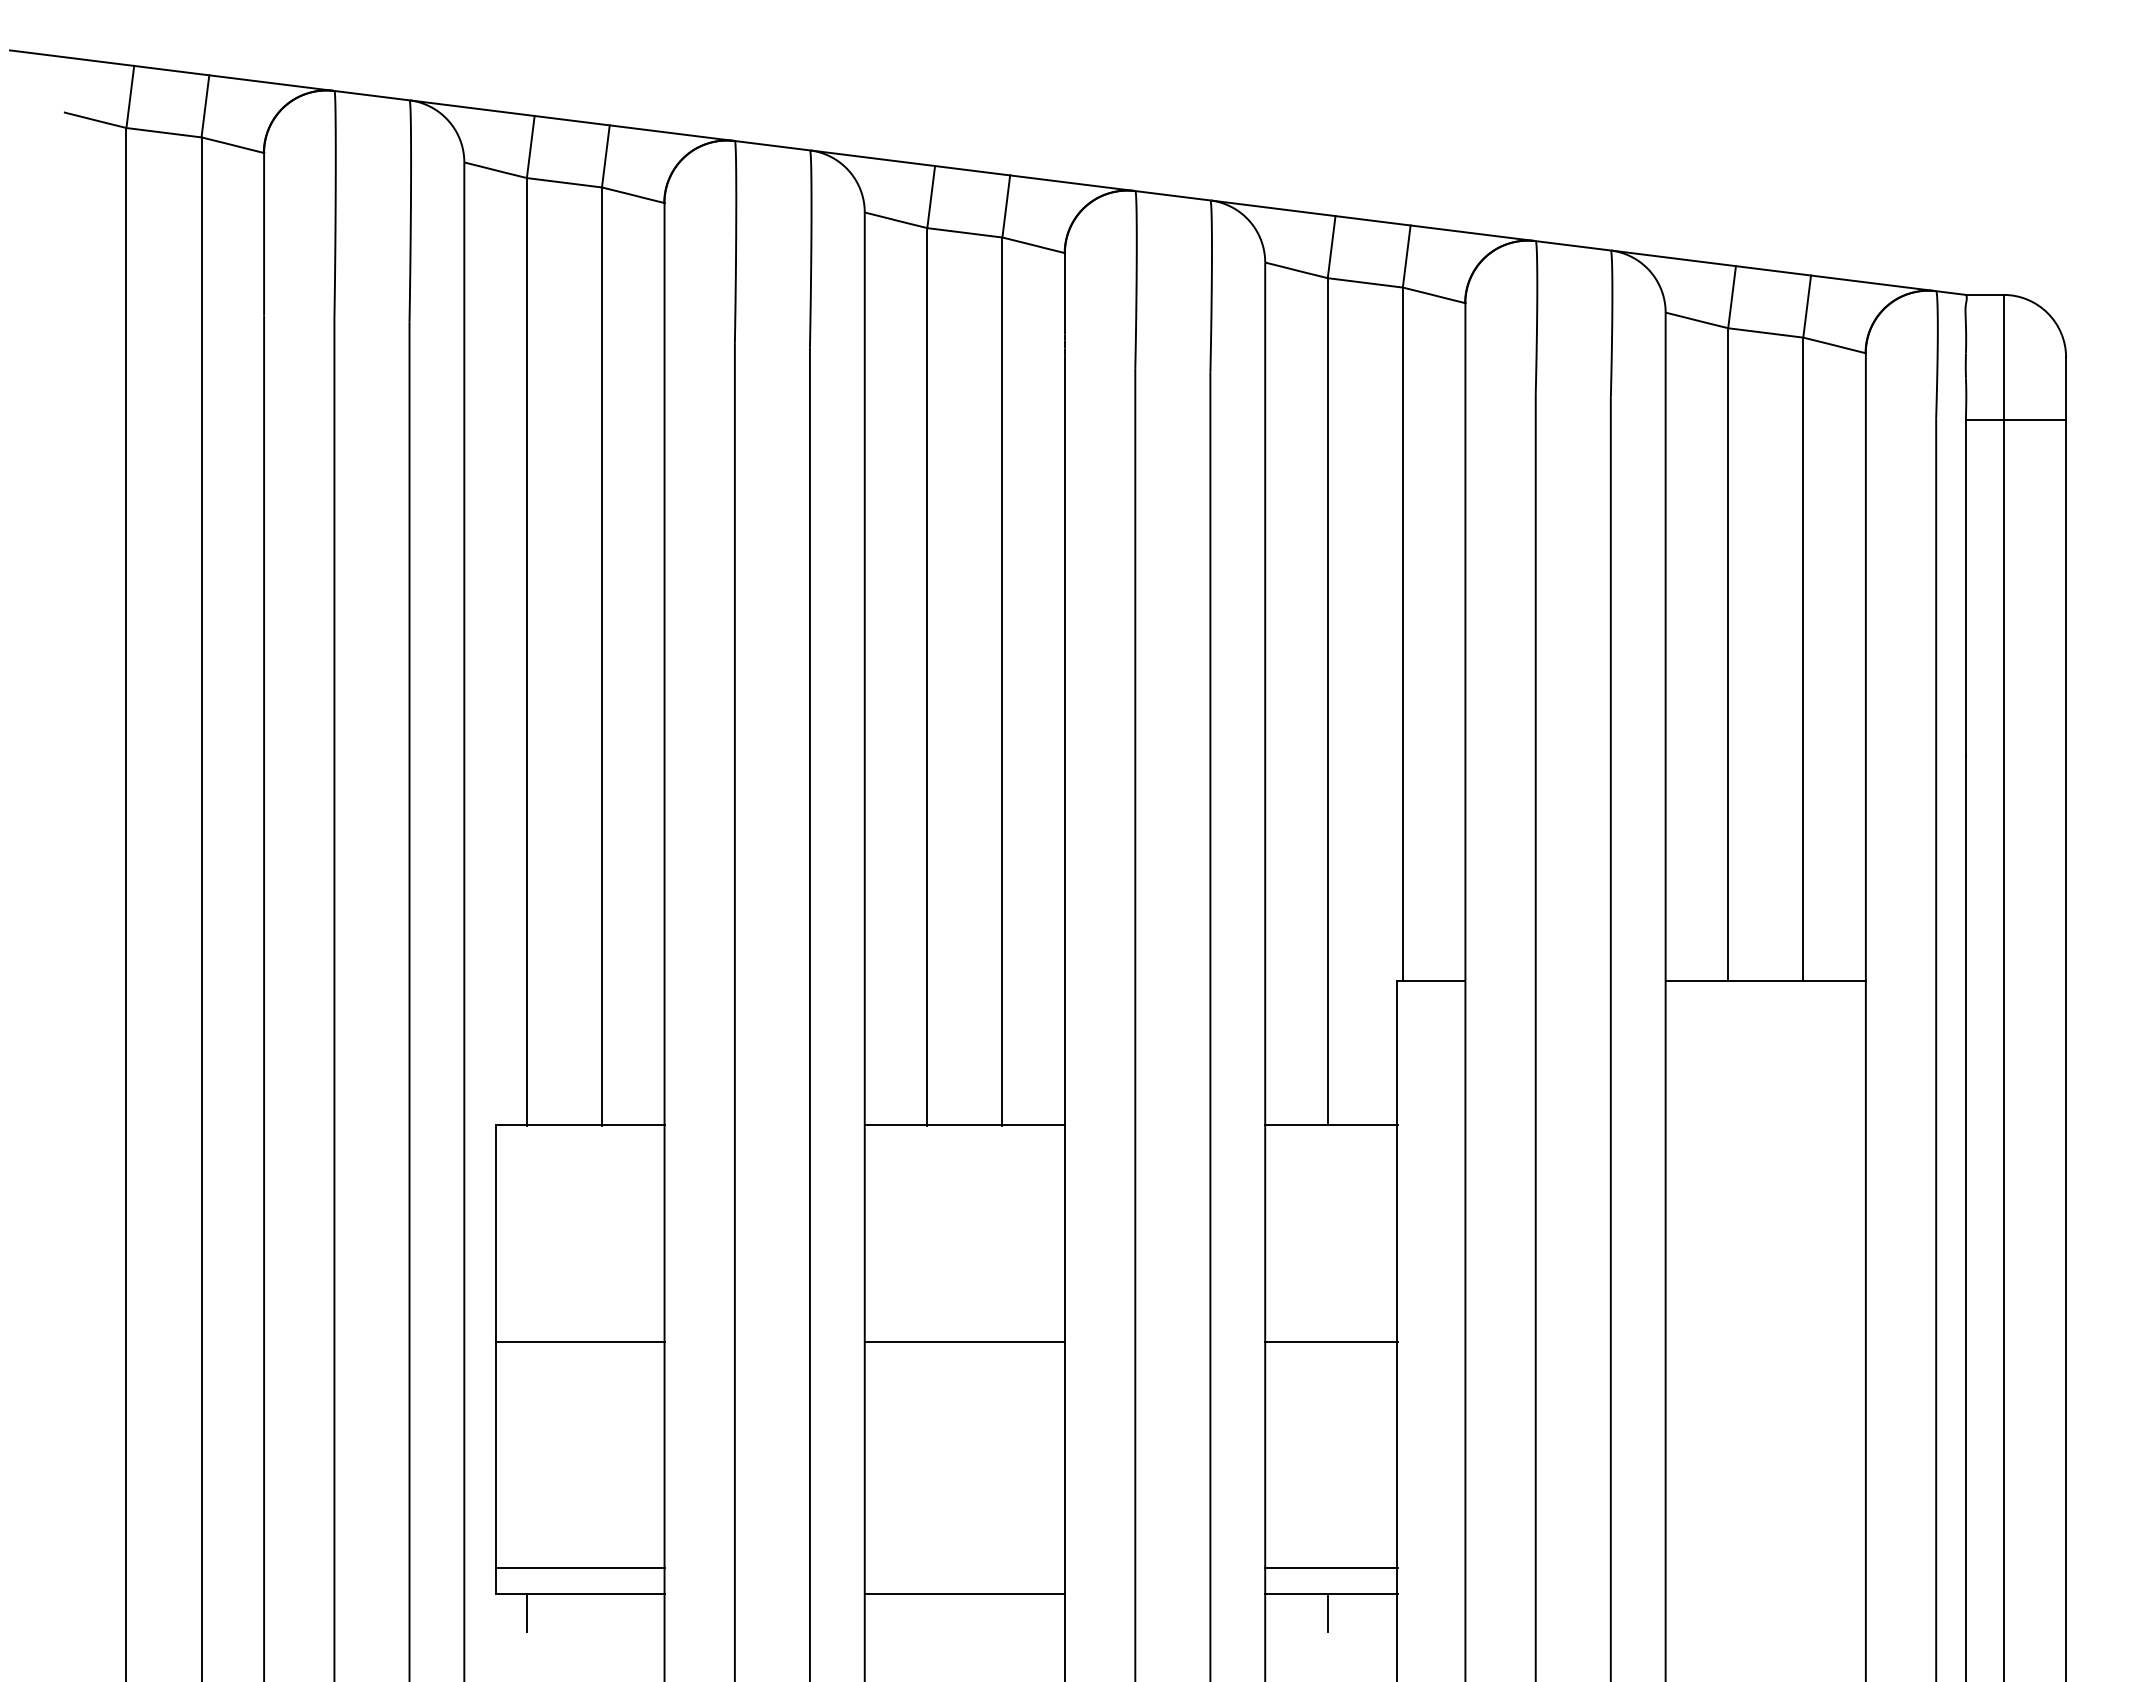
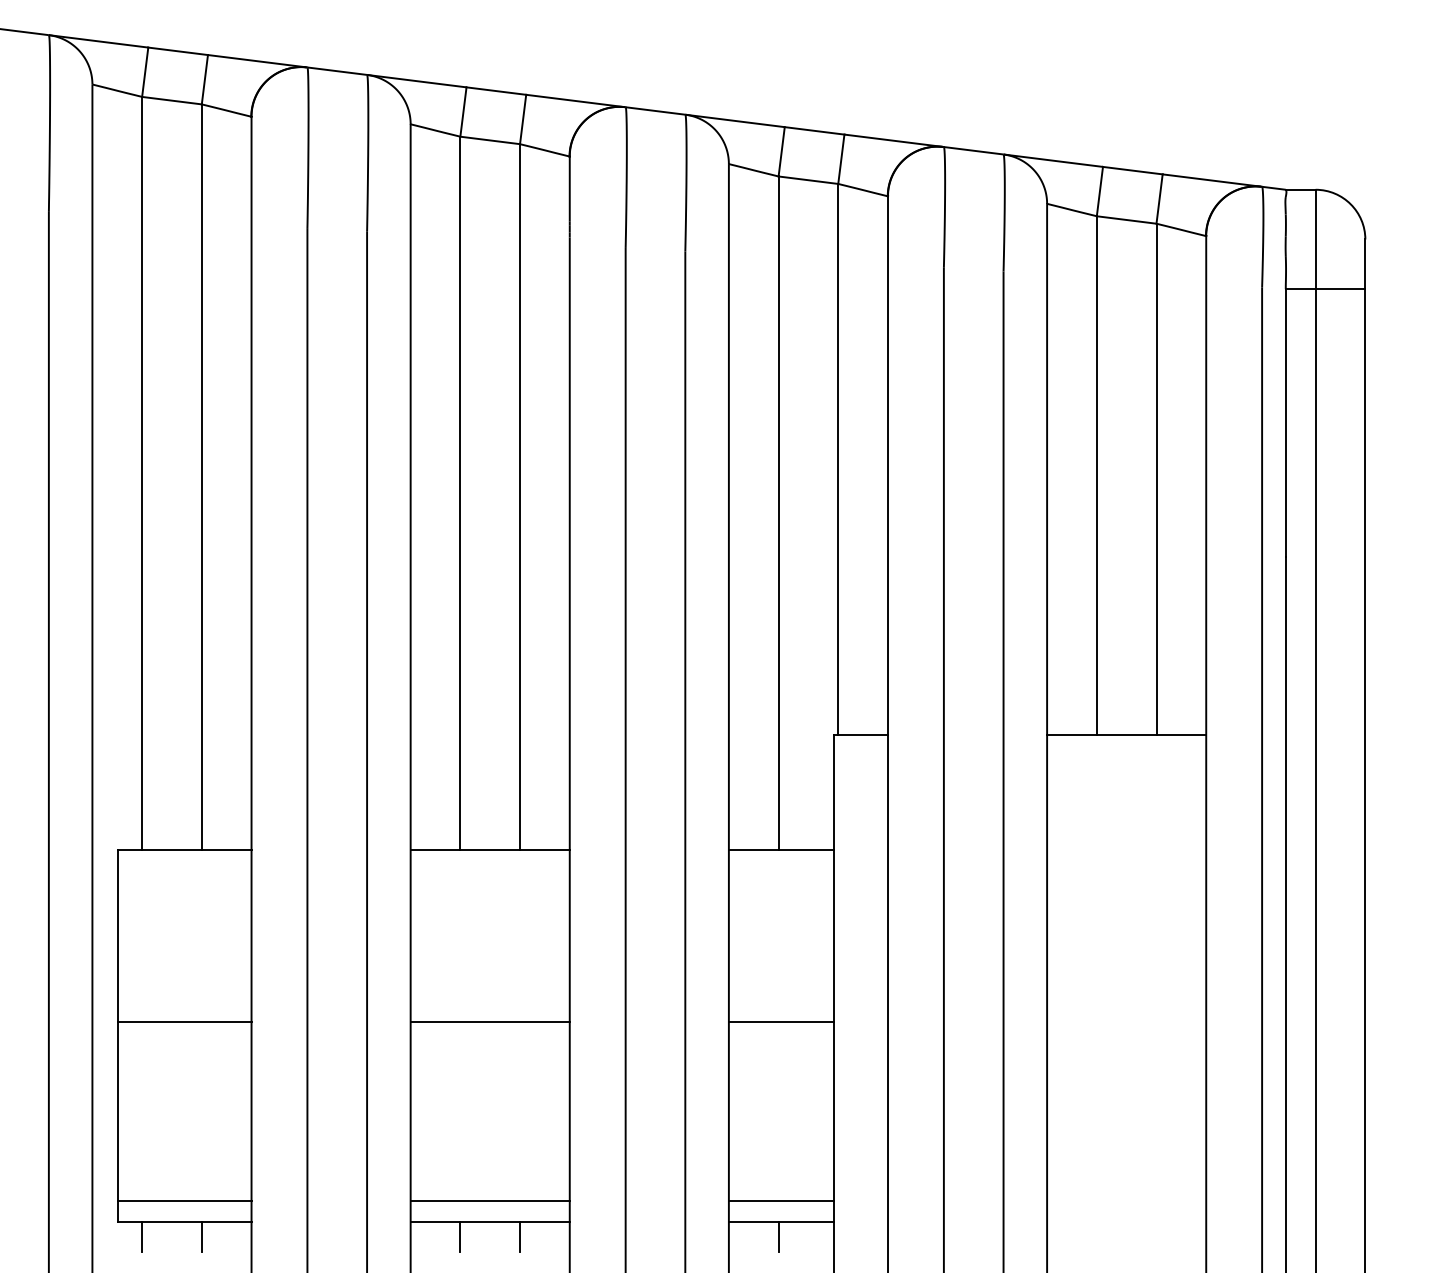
line: (964, 1567) -> (489, 1201), added
line: (601, 1612) -> (201, 1236), added
line: (927, 1612) -> (460, 1236), added
line: (1002, 1612) -> (520, 1236), added

